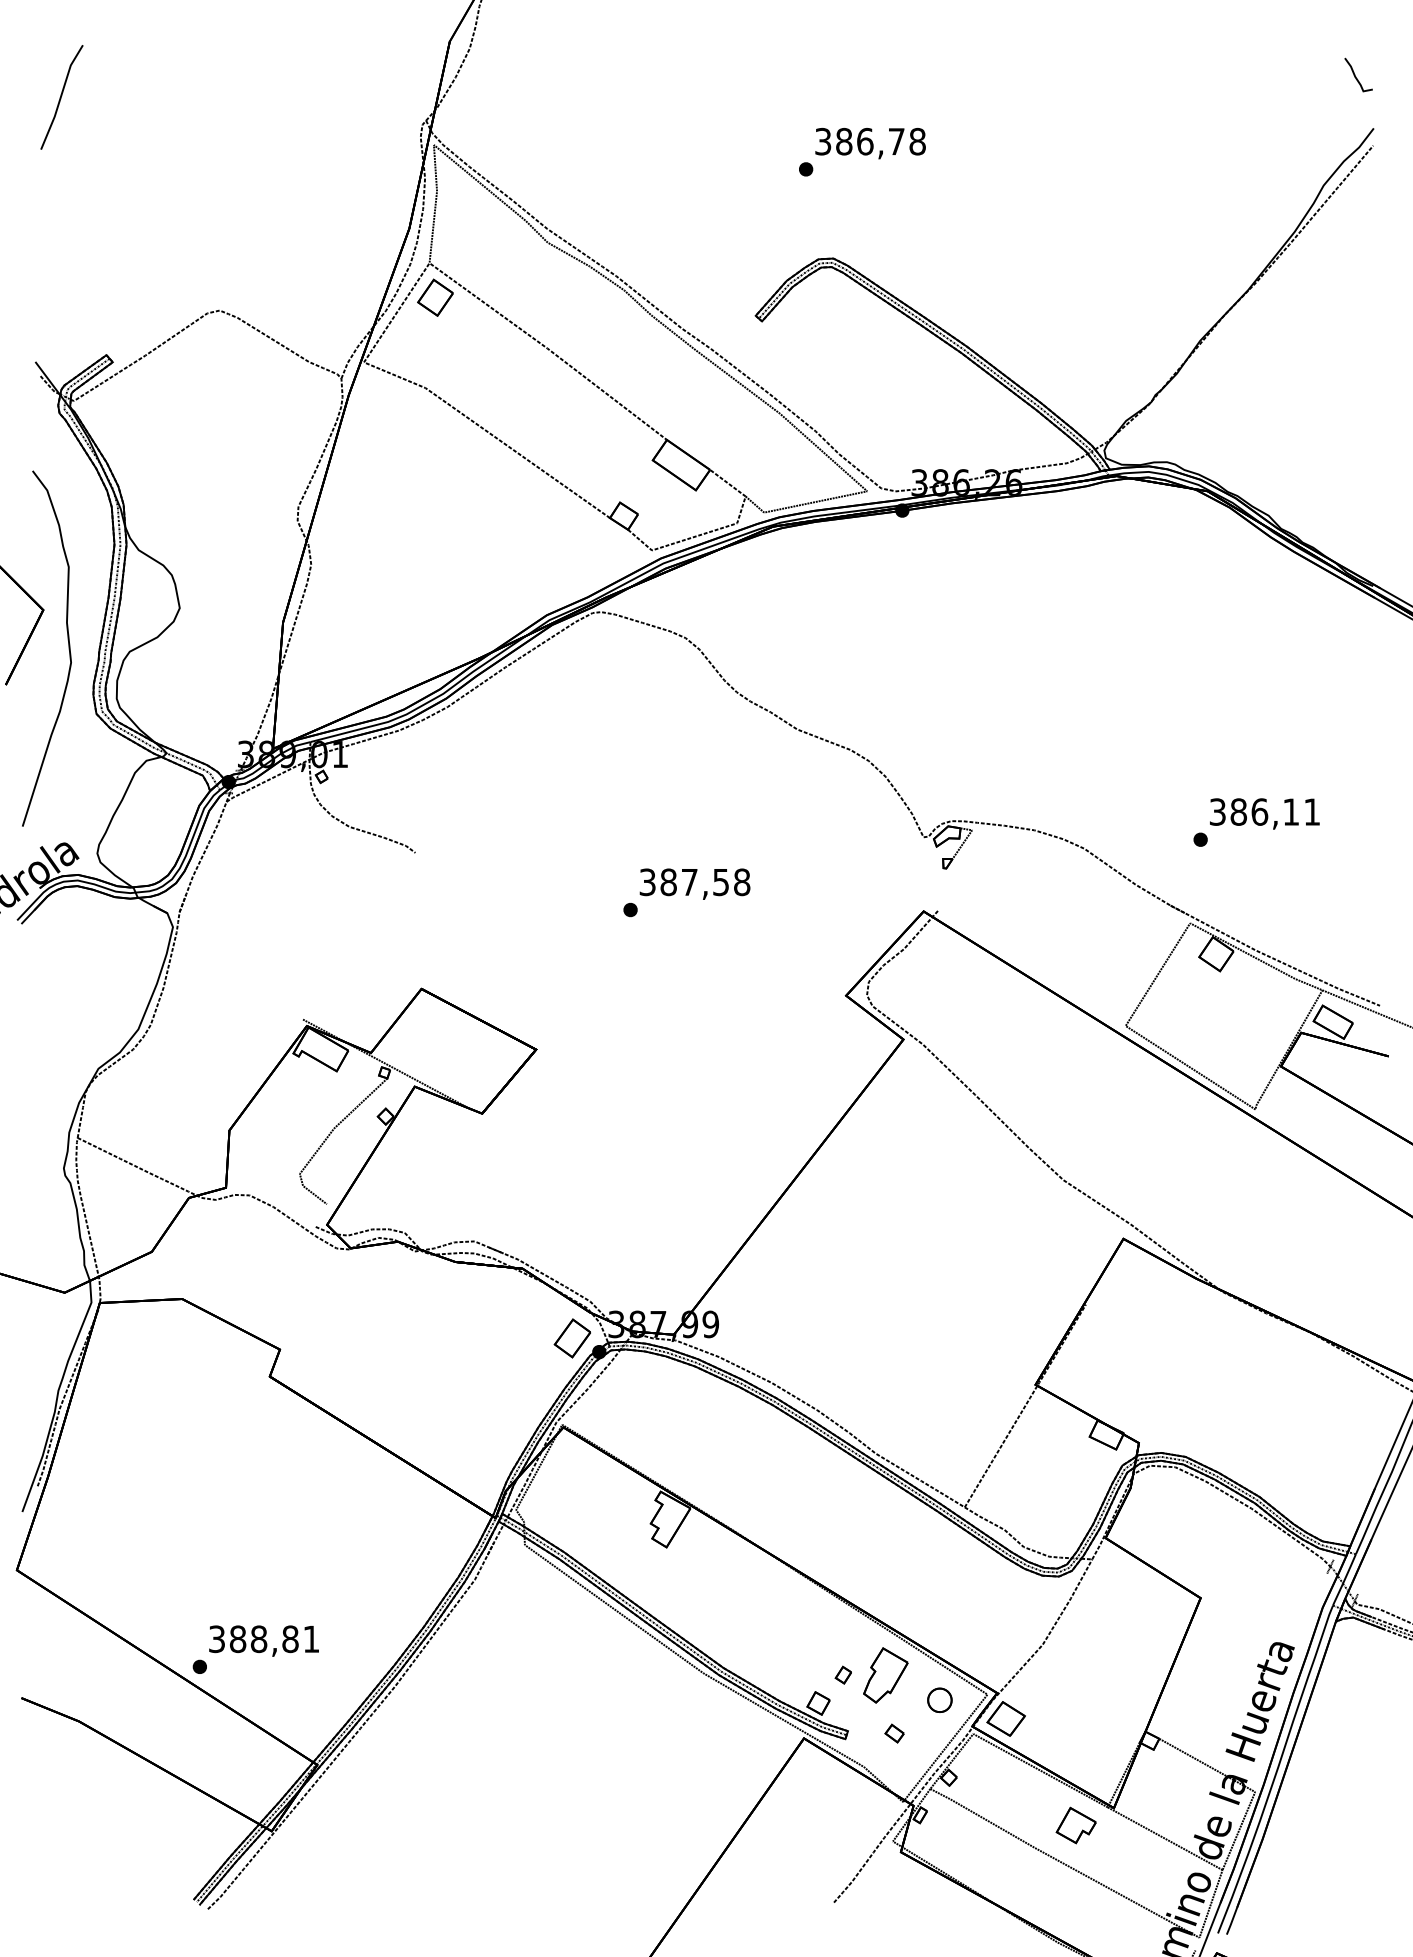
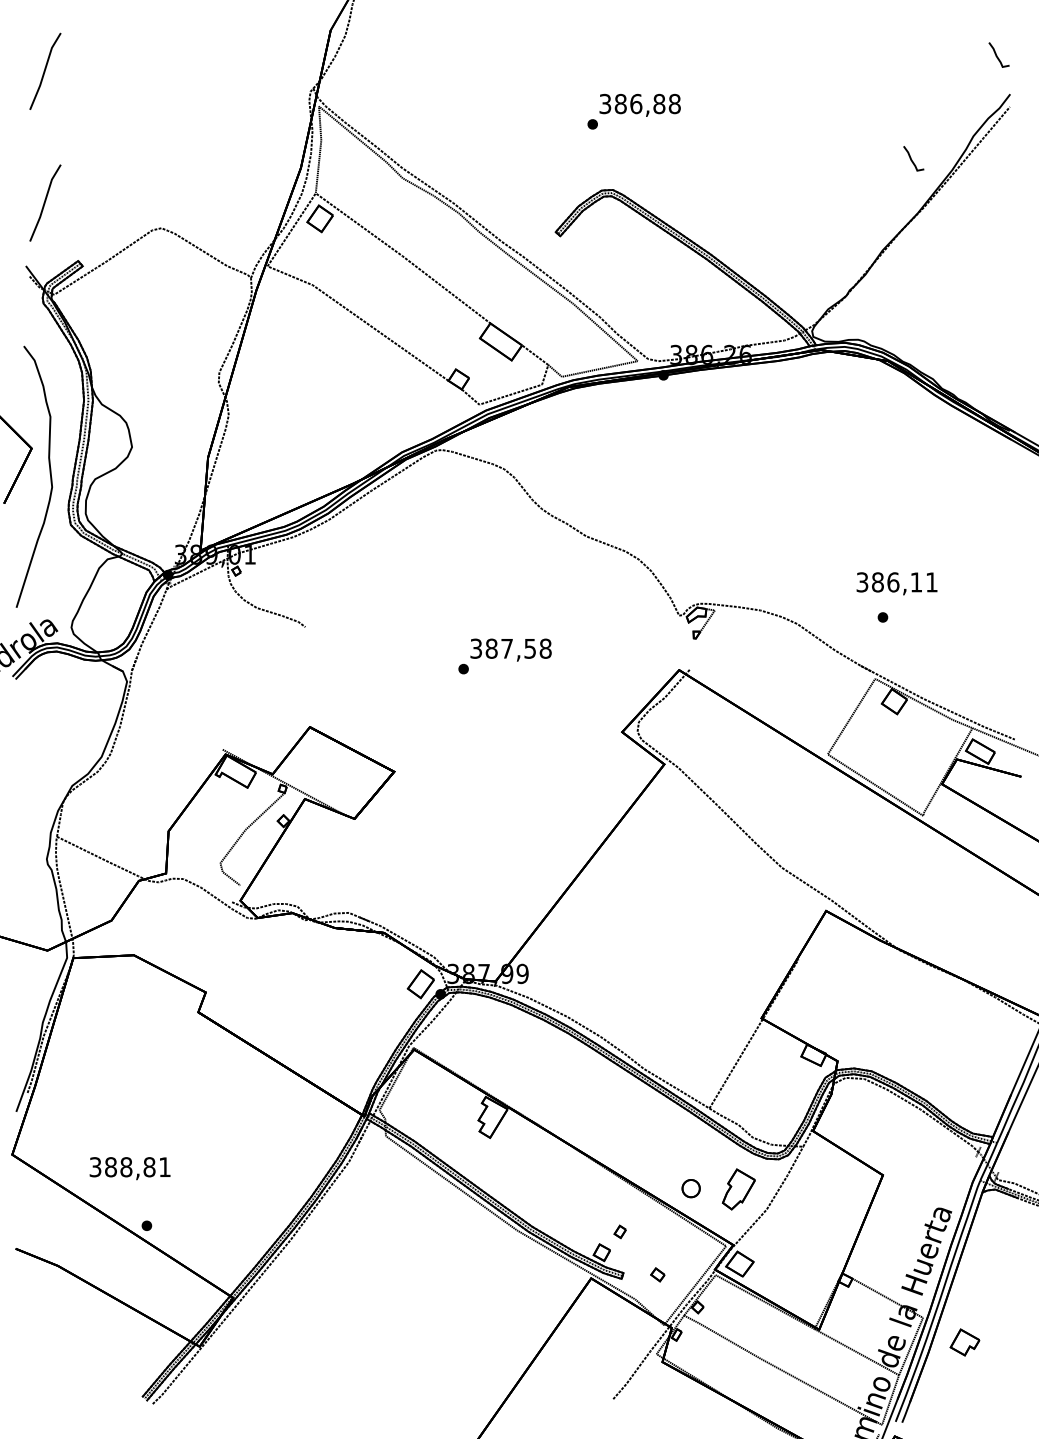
text: (896, 141) -> (659, 103), 386,78 -> 386,88
curve: (1240, 217) -> (912, 159), added
line: (61, 276) -> (45, 203), added
text: (1264, 813) -> (896, 583), moved
text: (263, 1640) -> (129, 1168), moved
part: (885, 1675) -> (738, 1189), moved
part: (939, 1699) -> (690, 1188), moved
part: (1075, 1825) -> (964, 1342), moved

